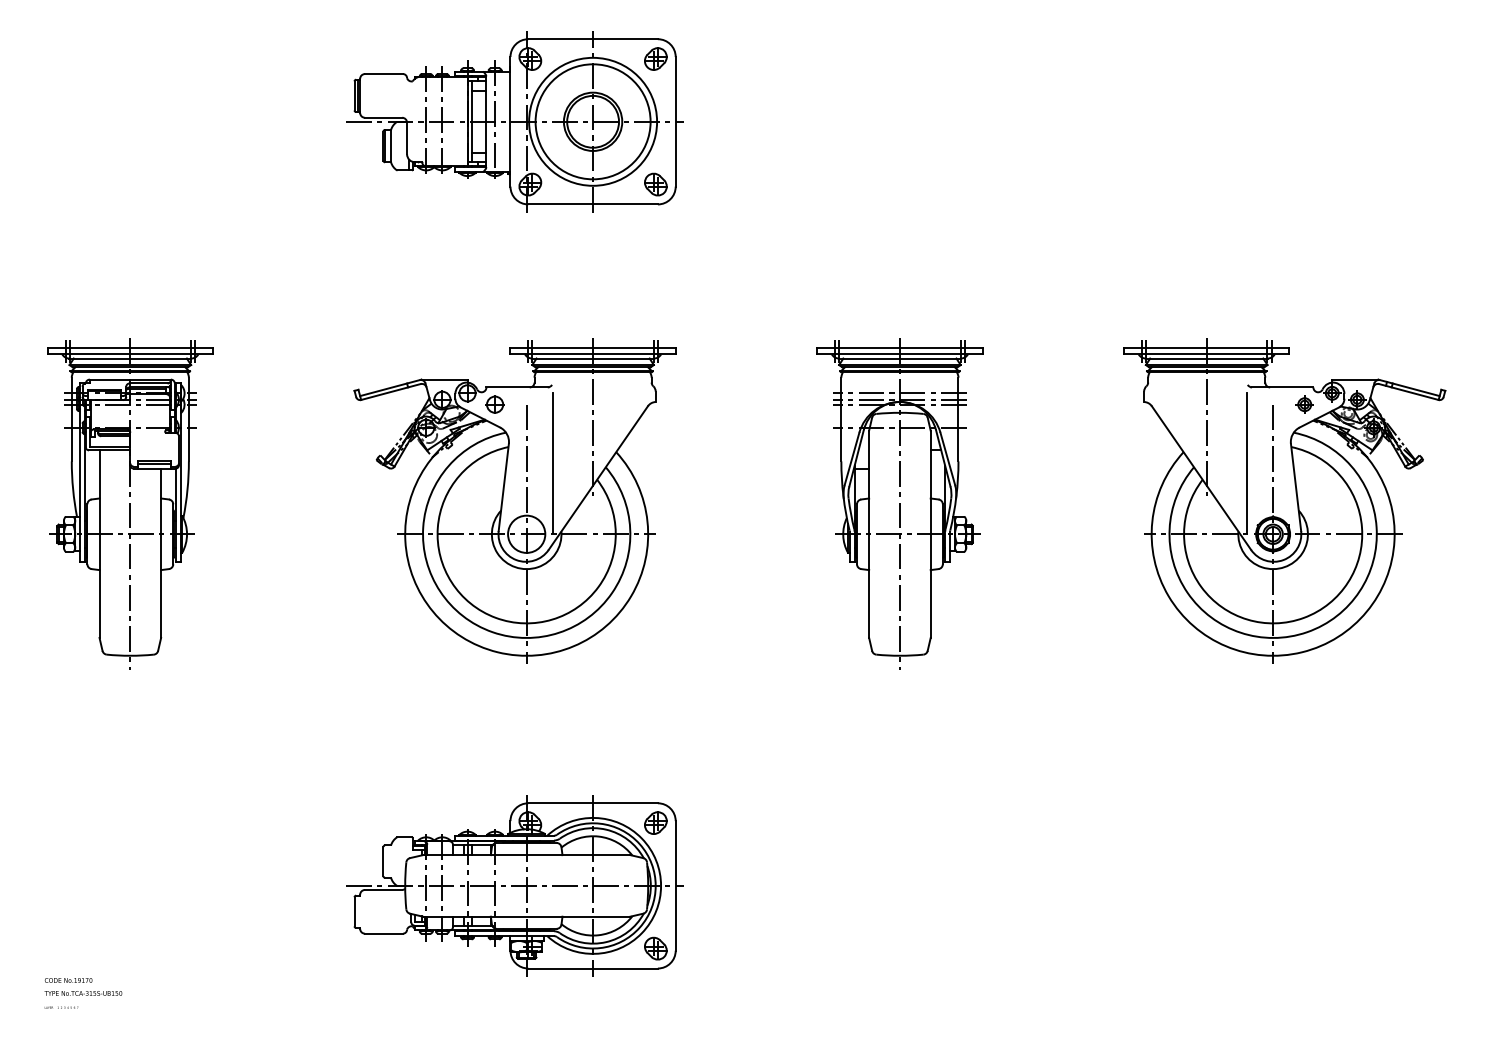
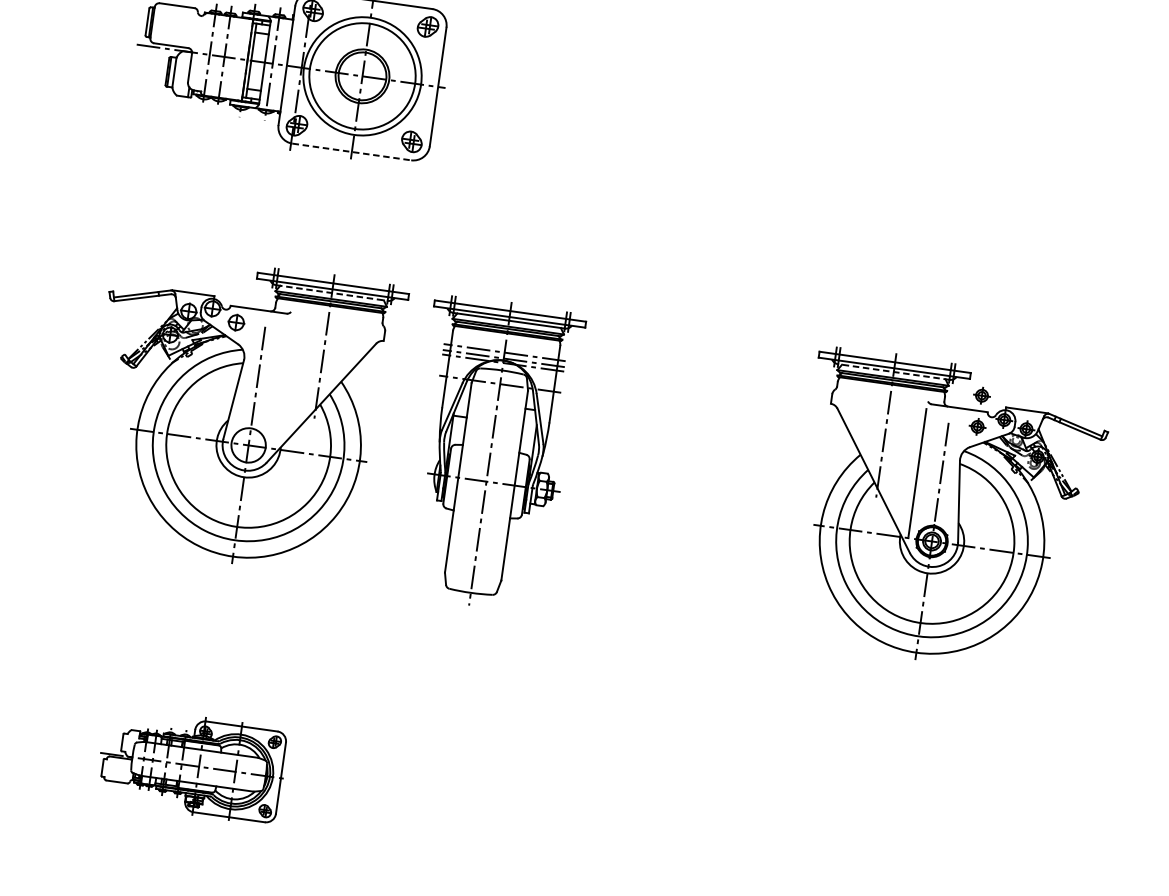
line: (593, 204) -> (352, 152), solid -> dashed
line: (593, 358) -> (332, 293), solid -> dashed
line: (1206, 358) -> (893, 371), solid -> dashed
part: (1304, 370) -> (981, 395), added
line: (552, 462) -> (281, 383), removed
part: (899, 503) -> (490, 453), moved
part: (514, 885) -> (192, 765), size x0.6

